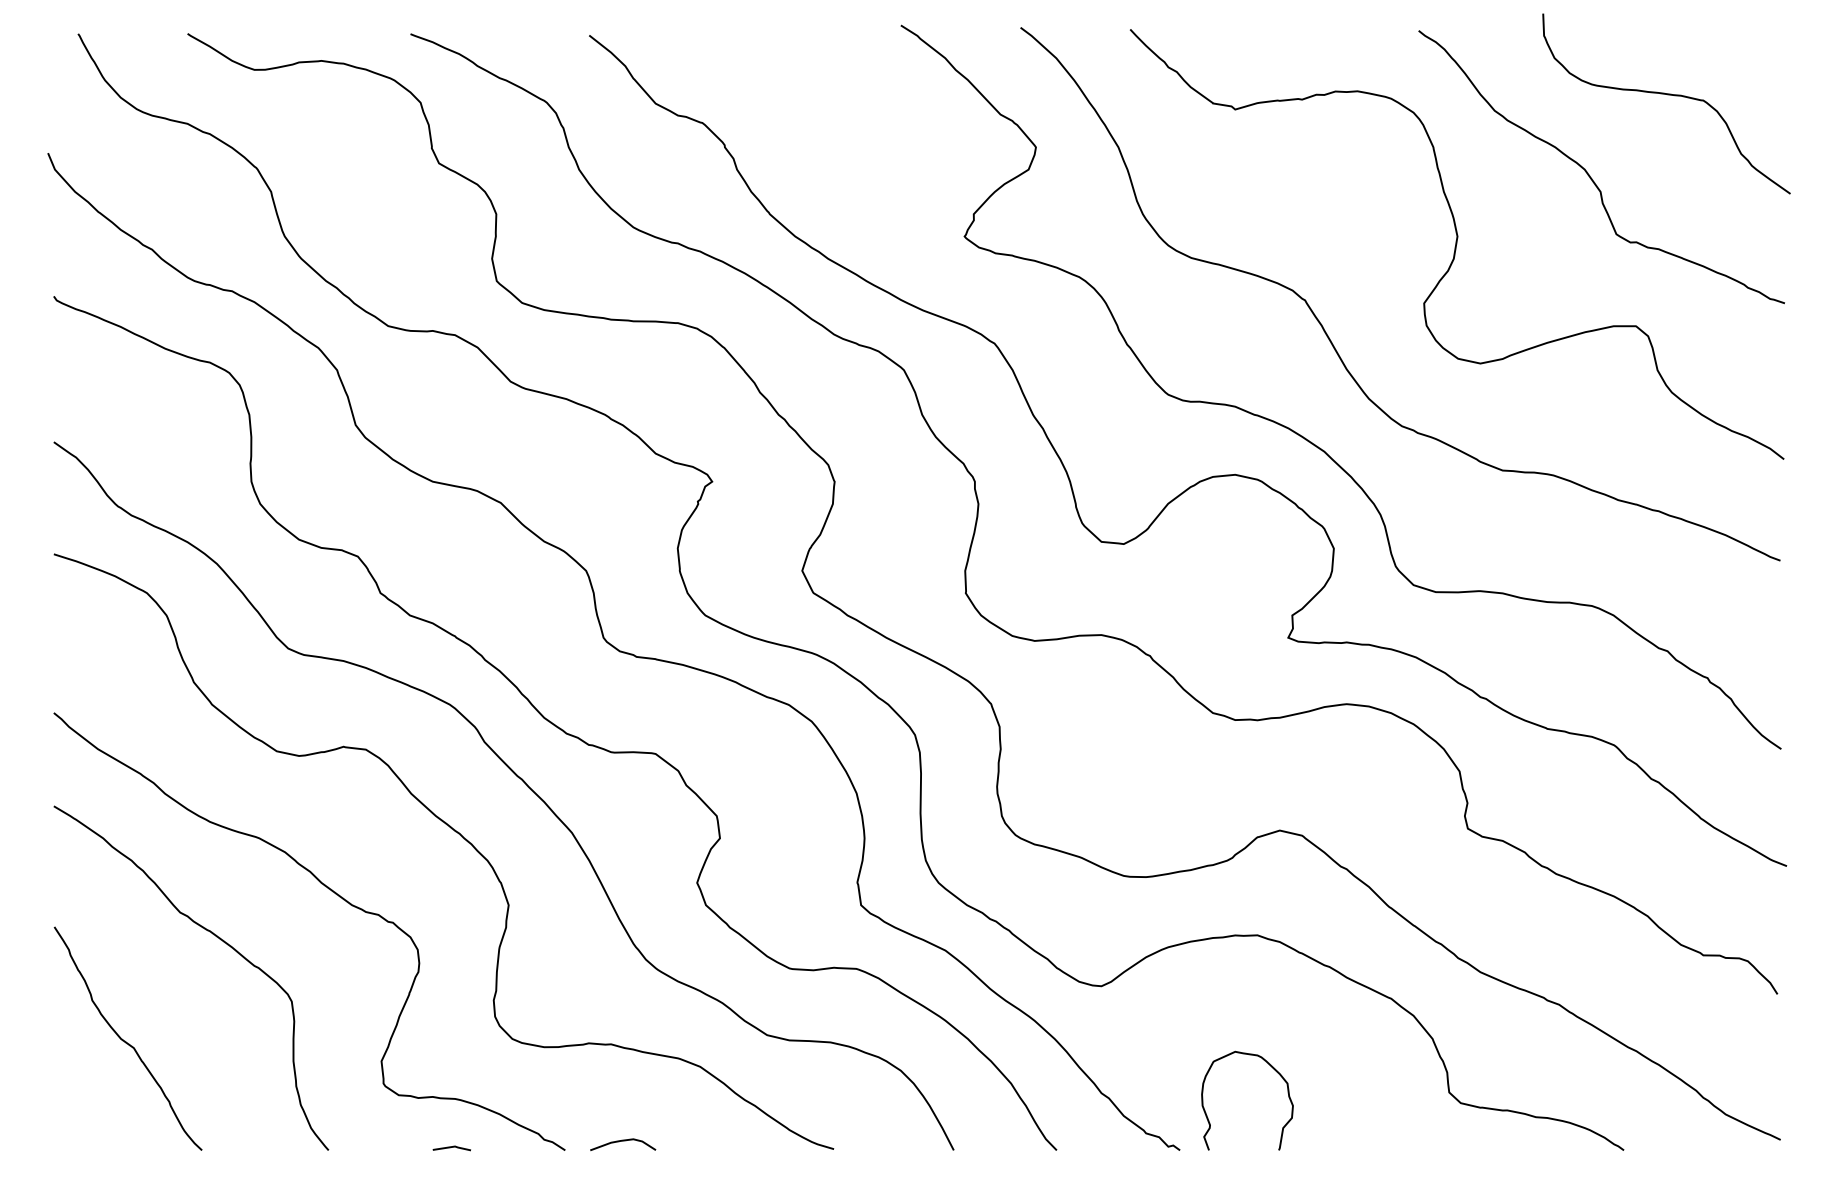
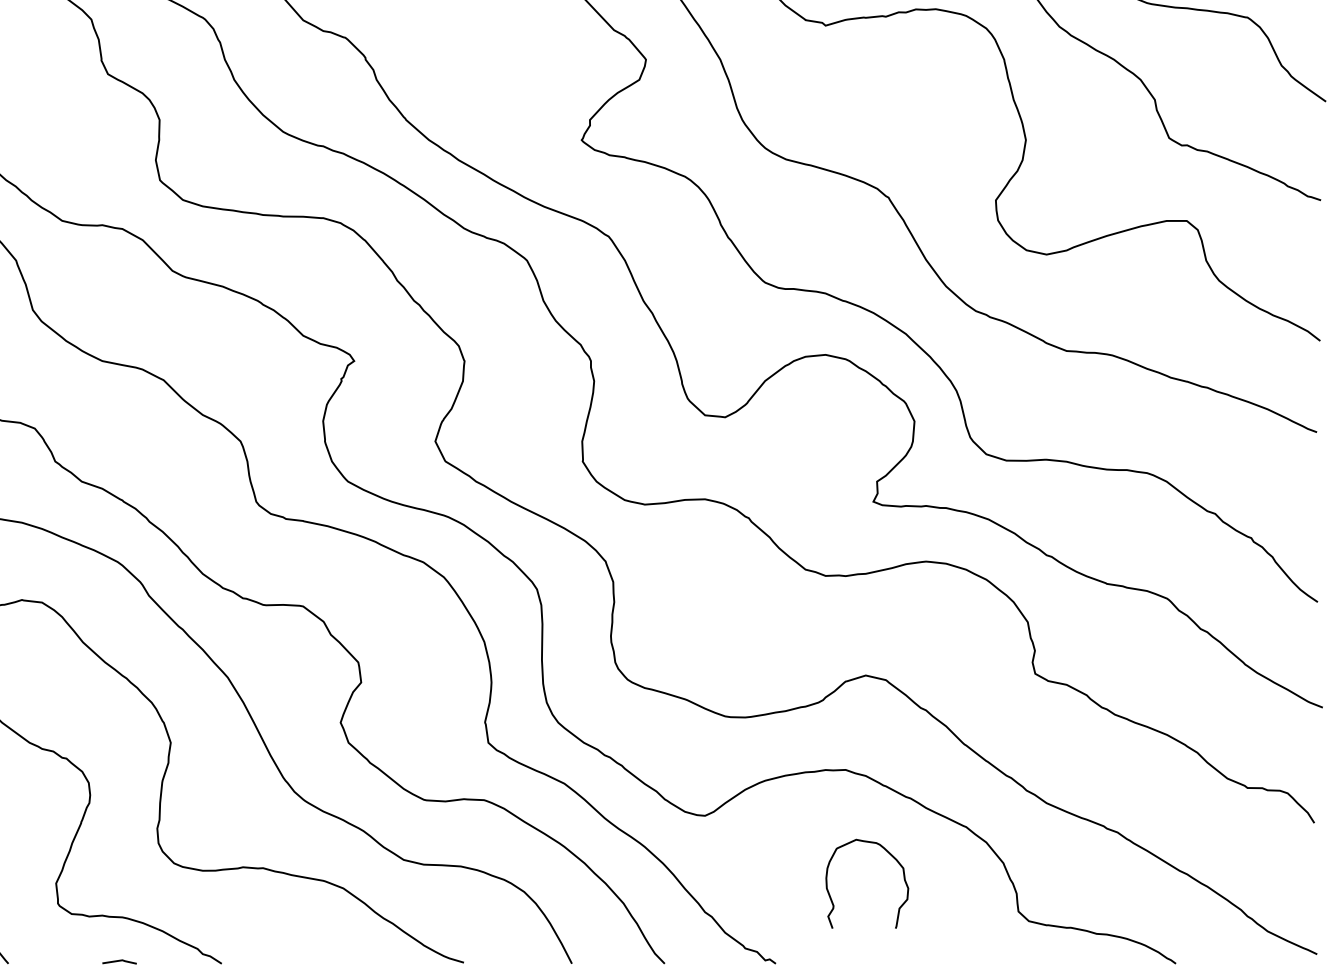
curve: (1275, 1071) -> (892, 857), moved
curve: (623, 1141) -> (274, 955), removed

